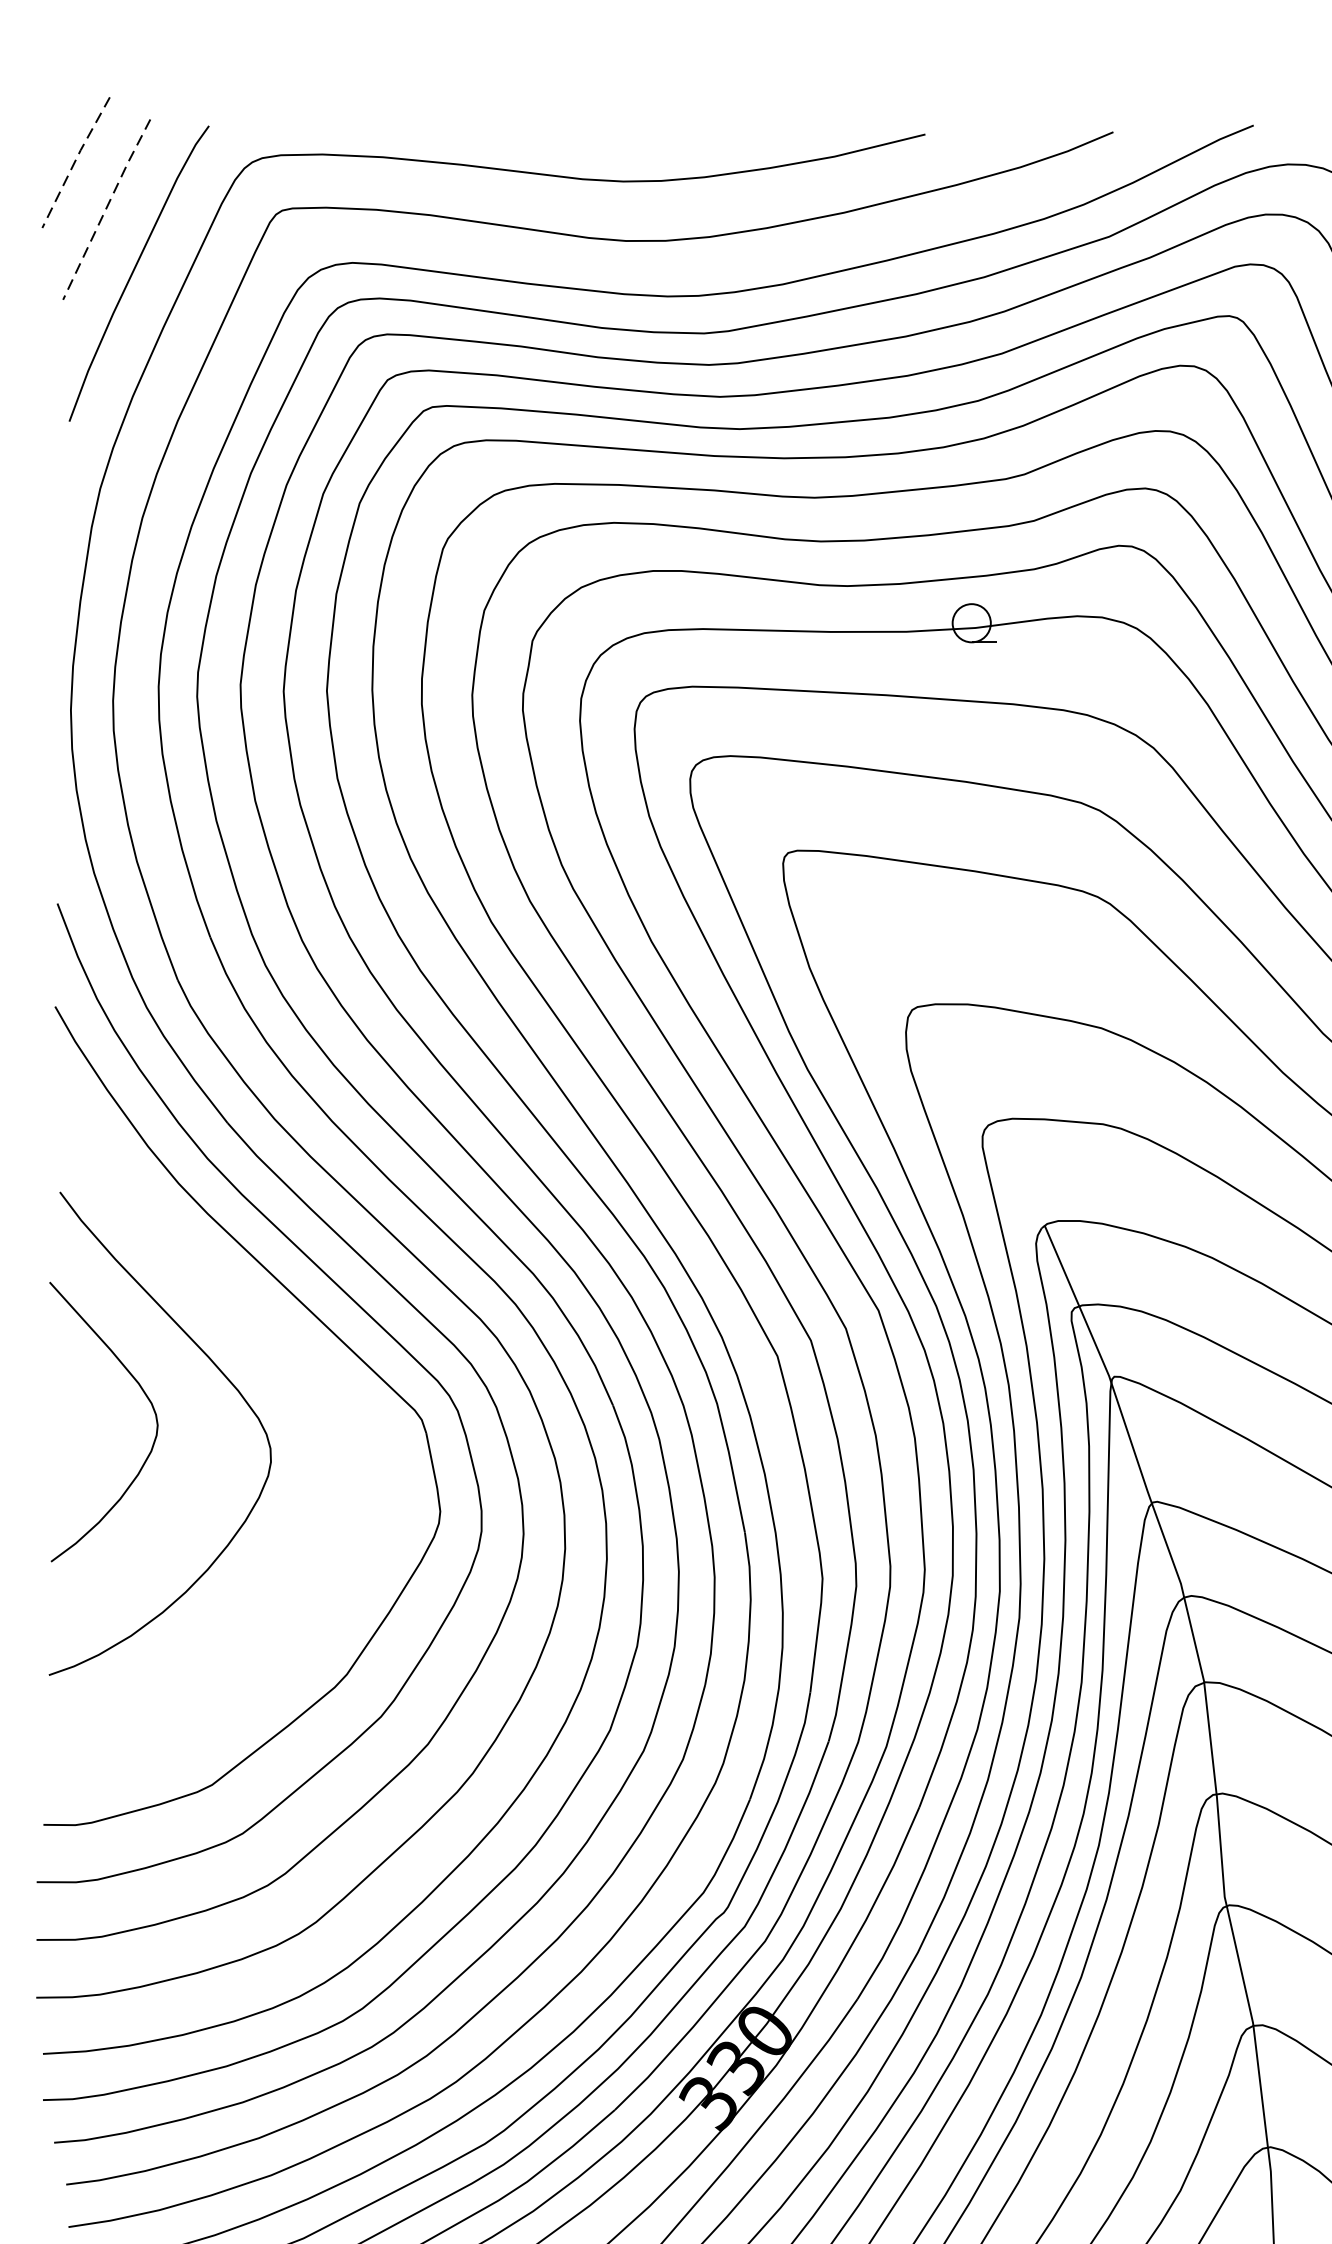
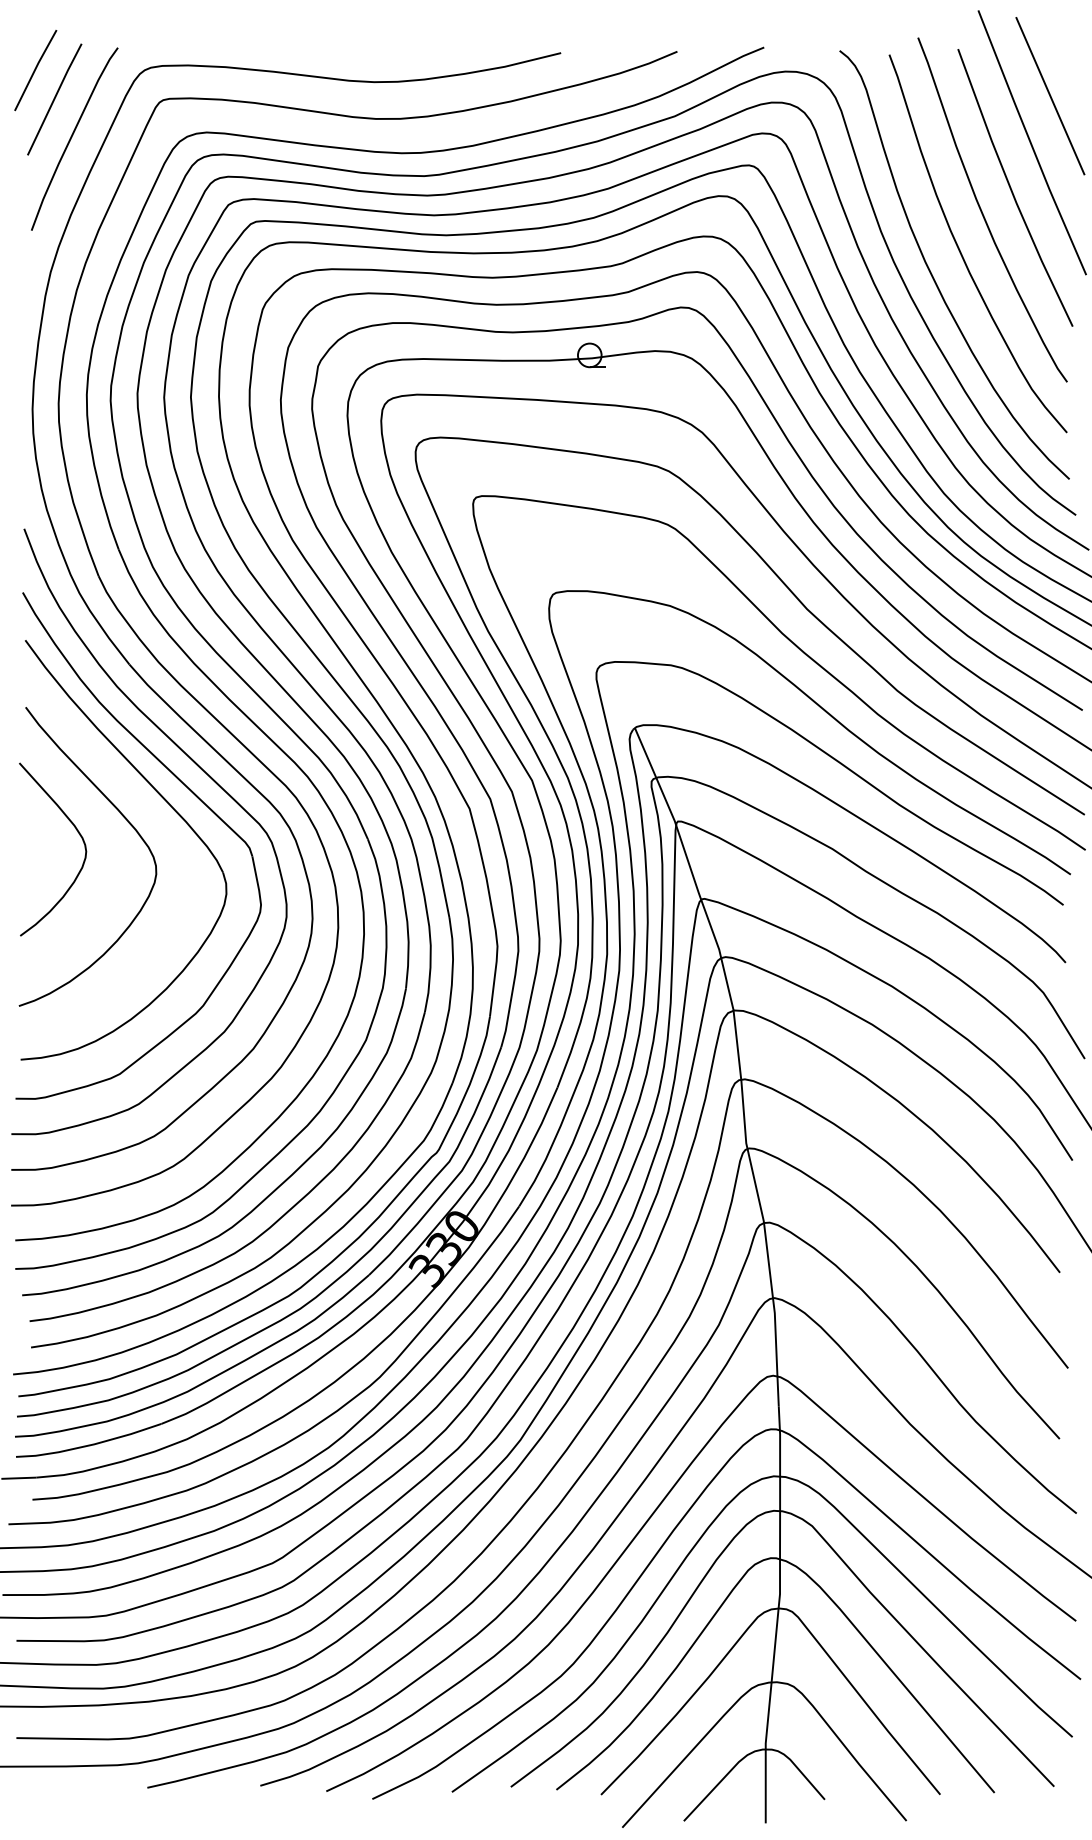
line: (75, 161) -> (35, 69), dashed -> solid
line: (106, 207) -> (54, 98), dashed -> solid
part: (298, 1358) -> (173, 810), added

